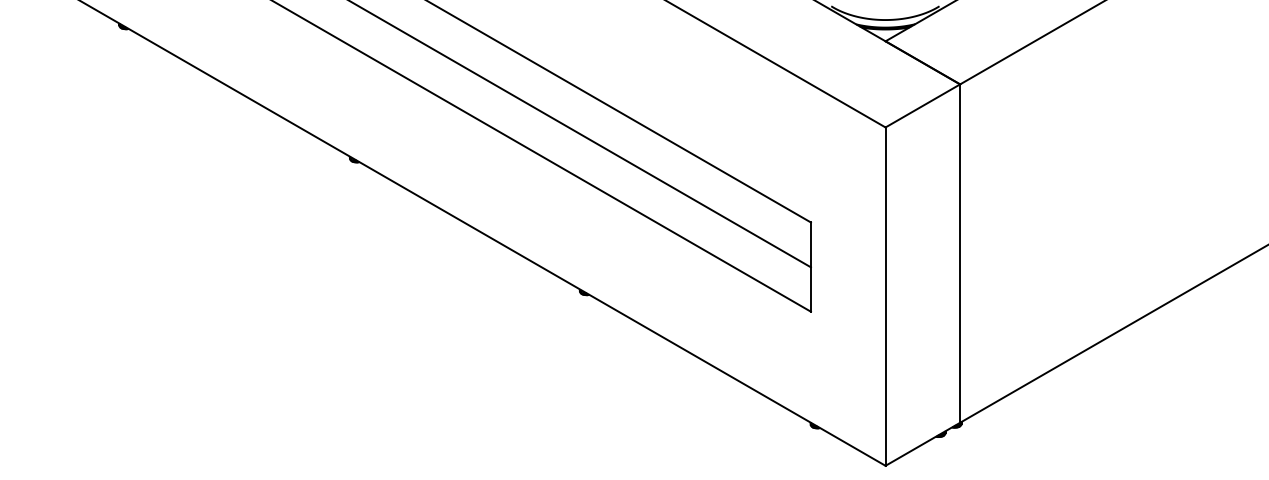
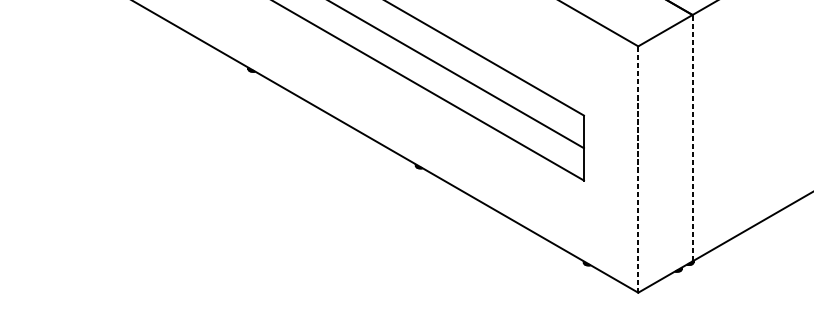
line: (960, 253) -> (692, 138), solid -> dashed
line: (885, 296) -> (638, 169), solid -> dashed

